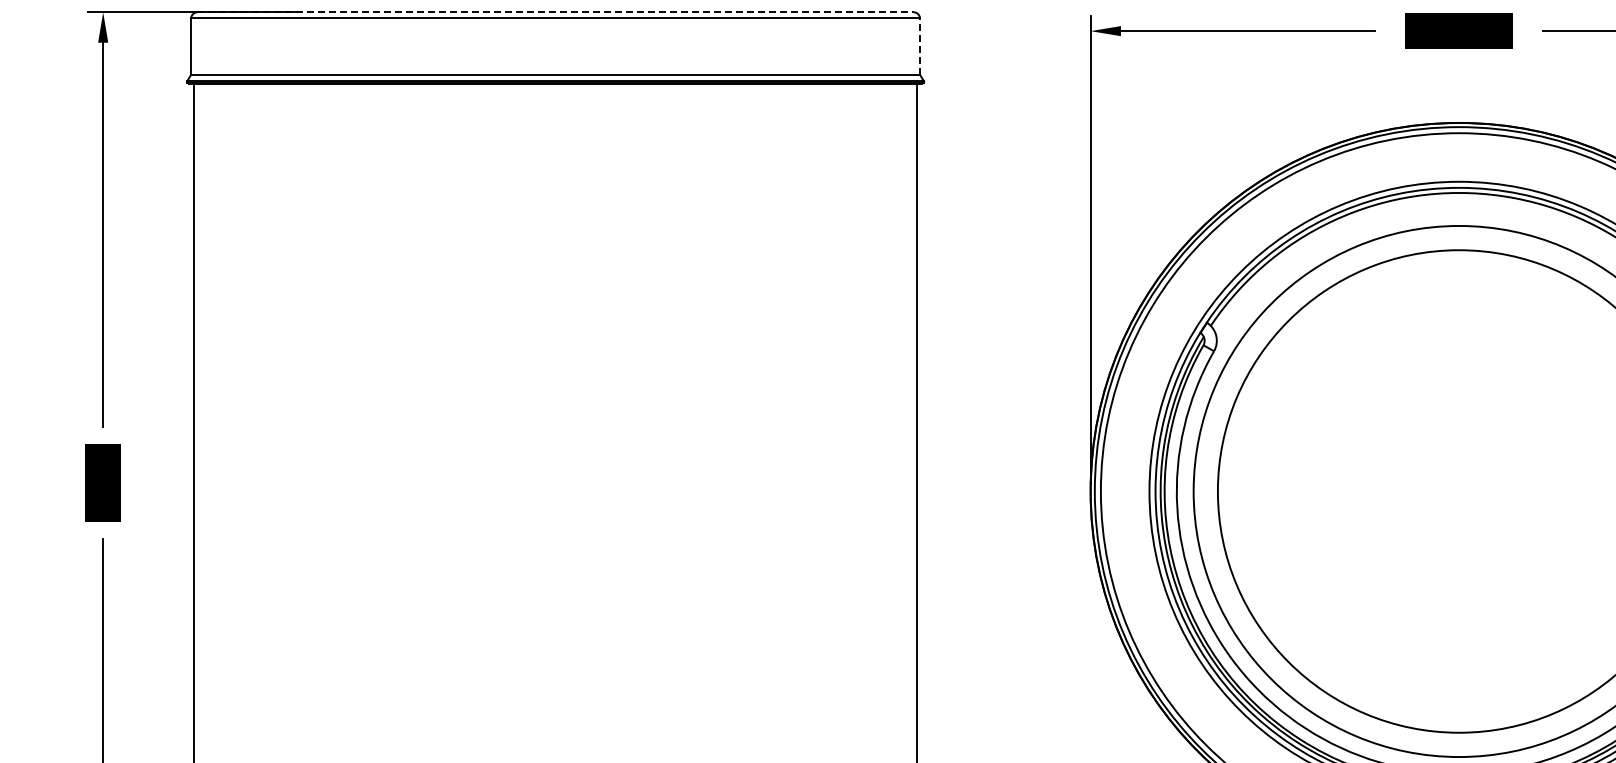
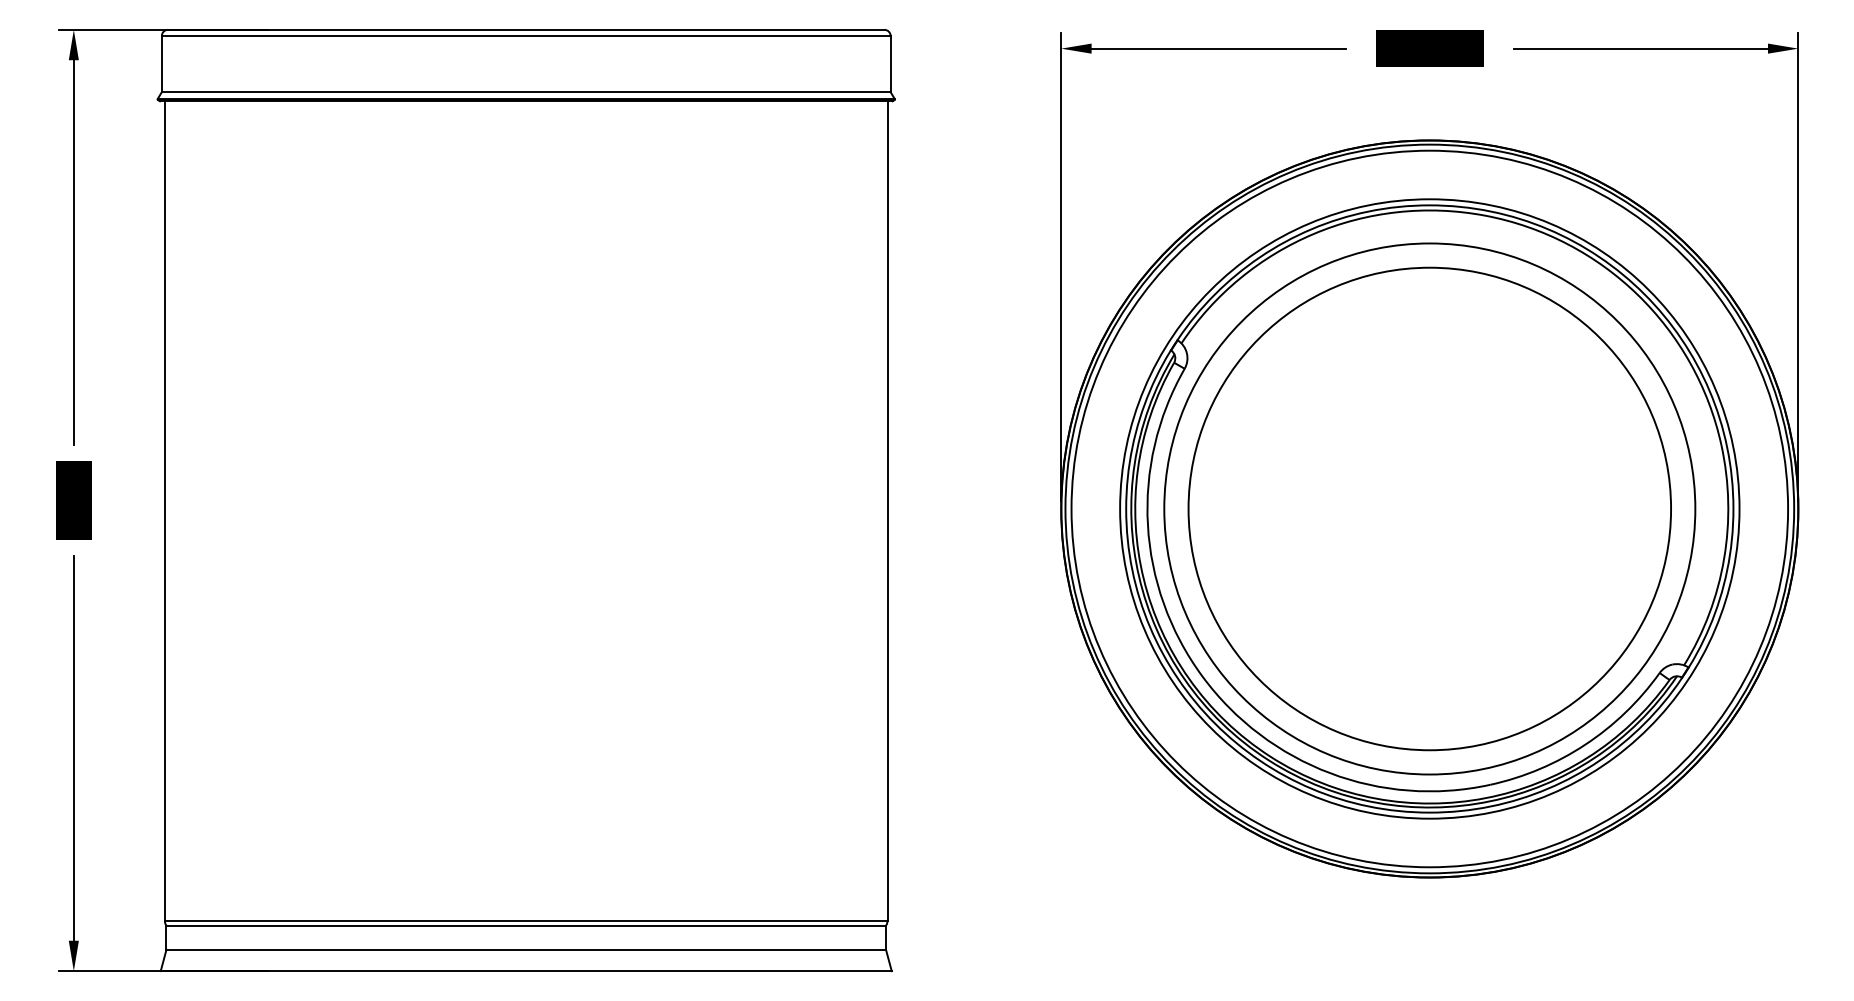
line: (555, 12) -> (526, 29), dashed -> solid
line: (919, 46) -> (890, 63), dashed -> solid

